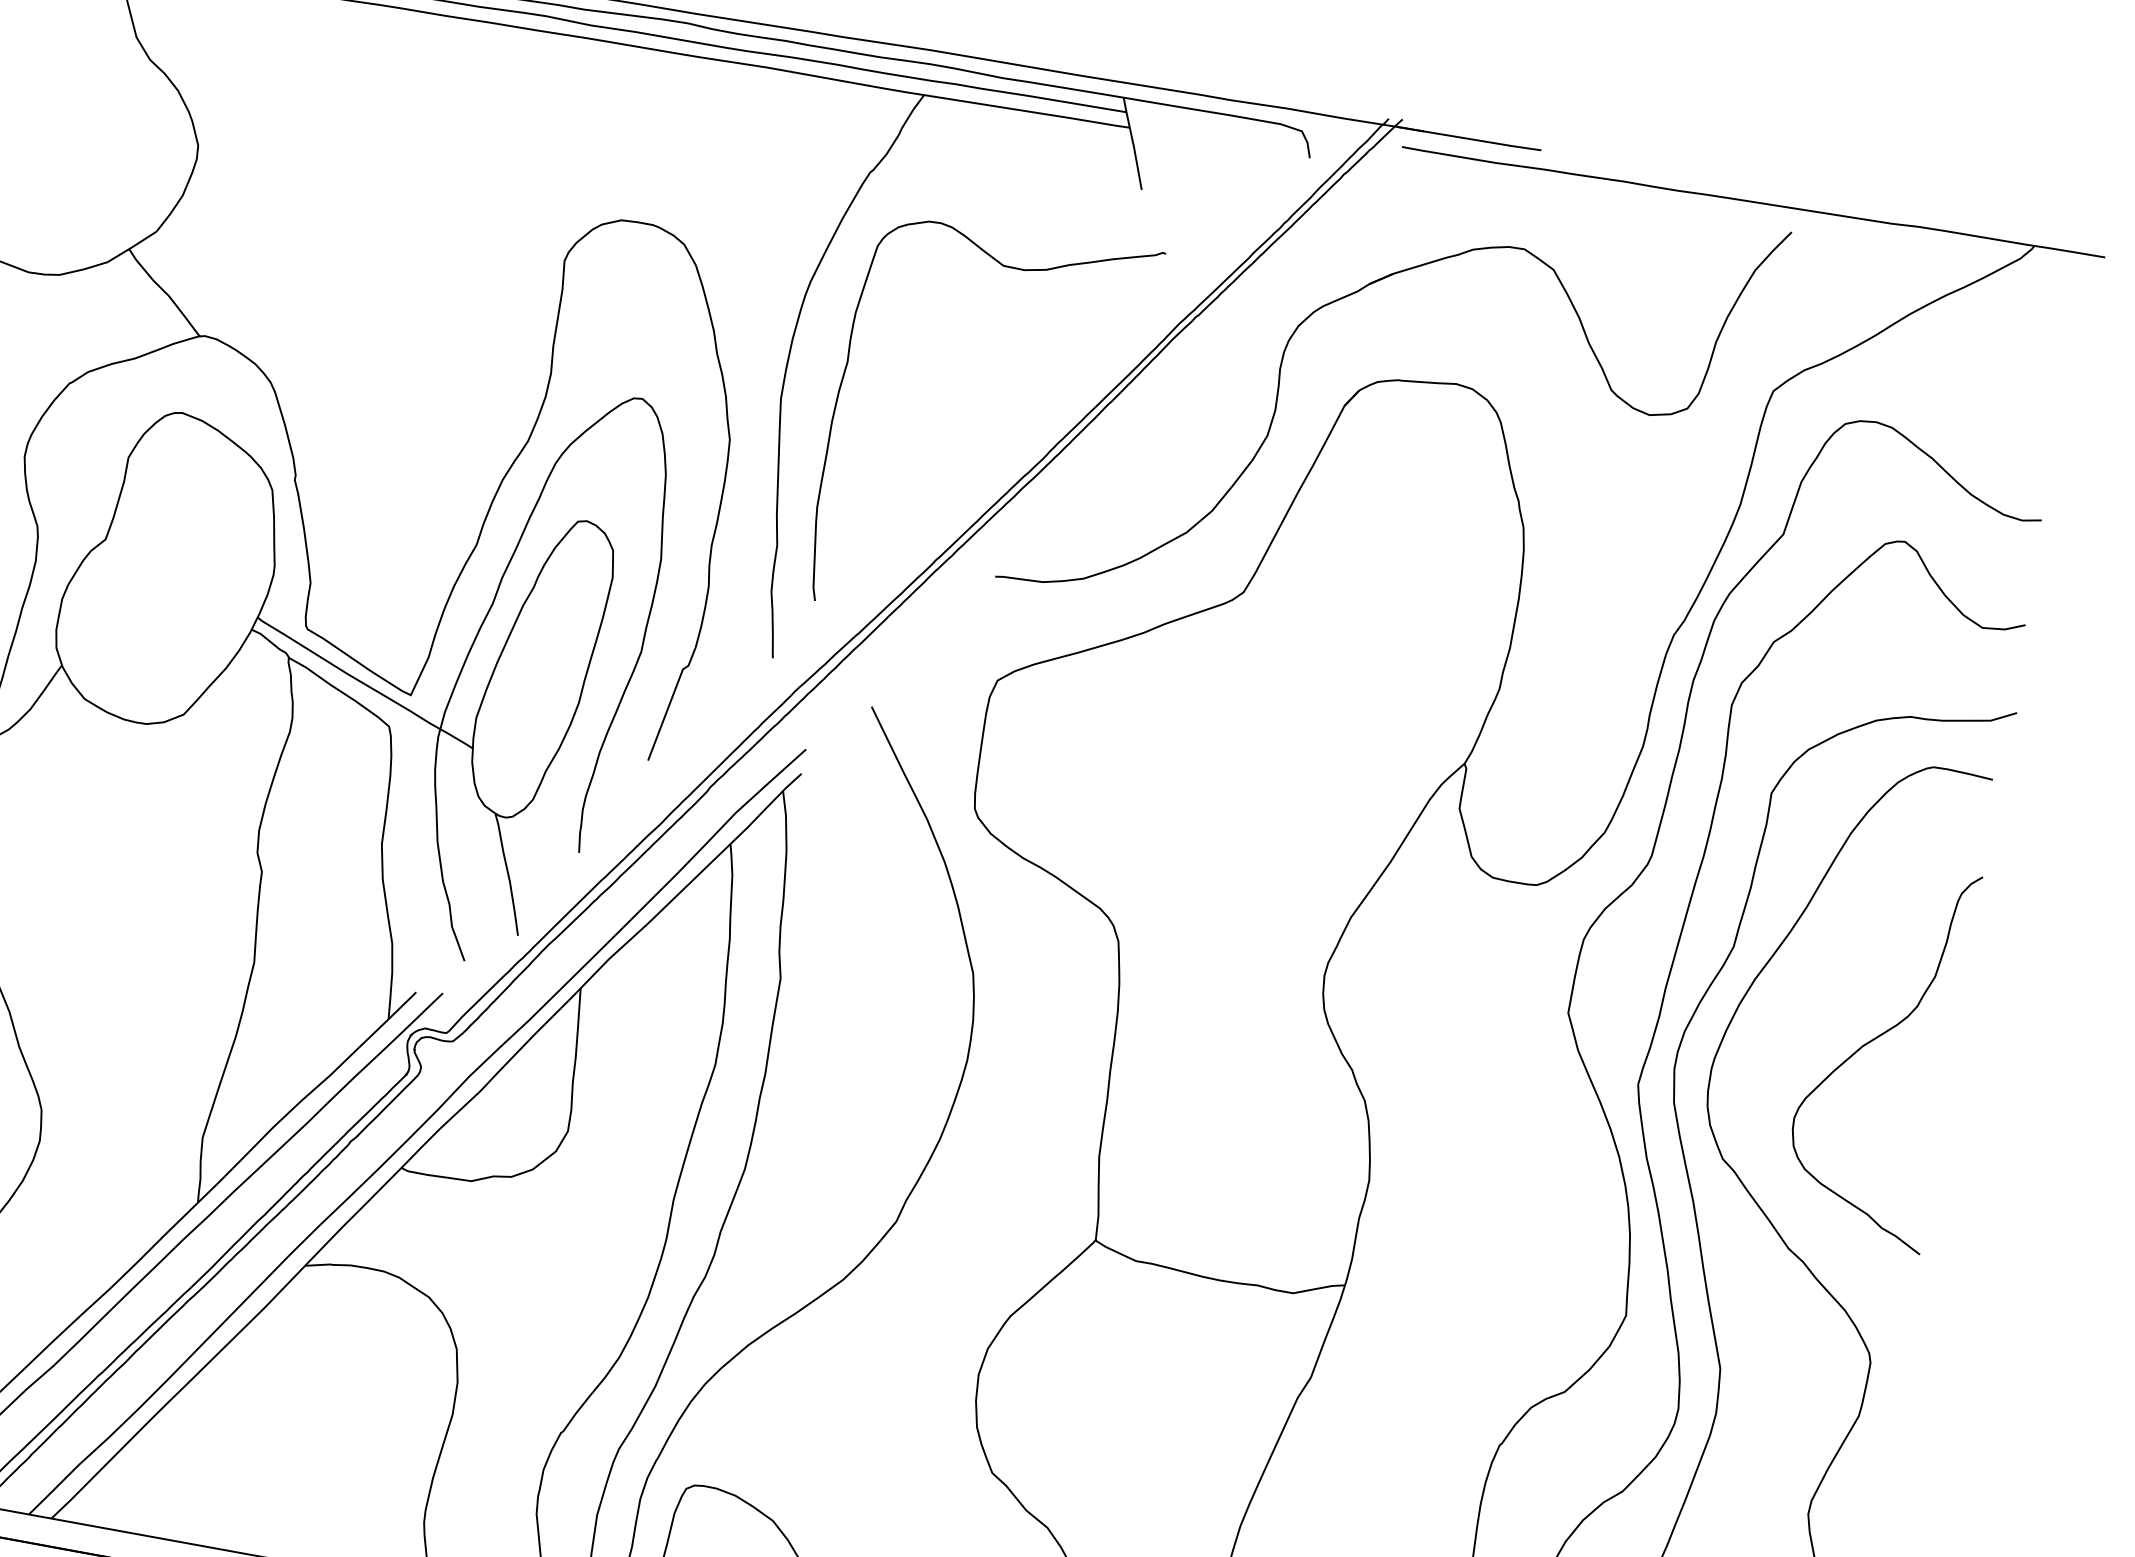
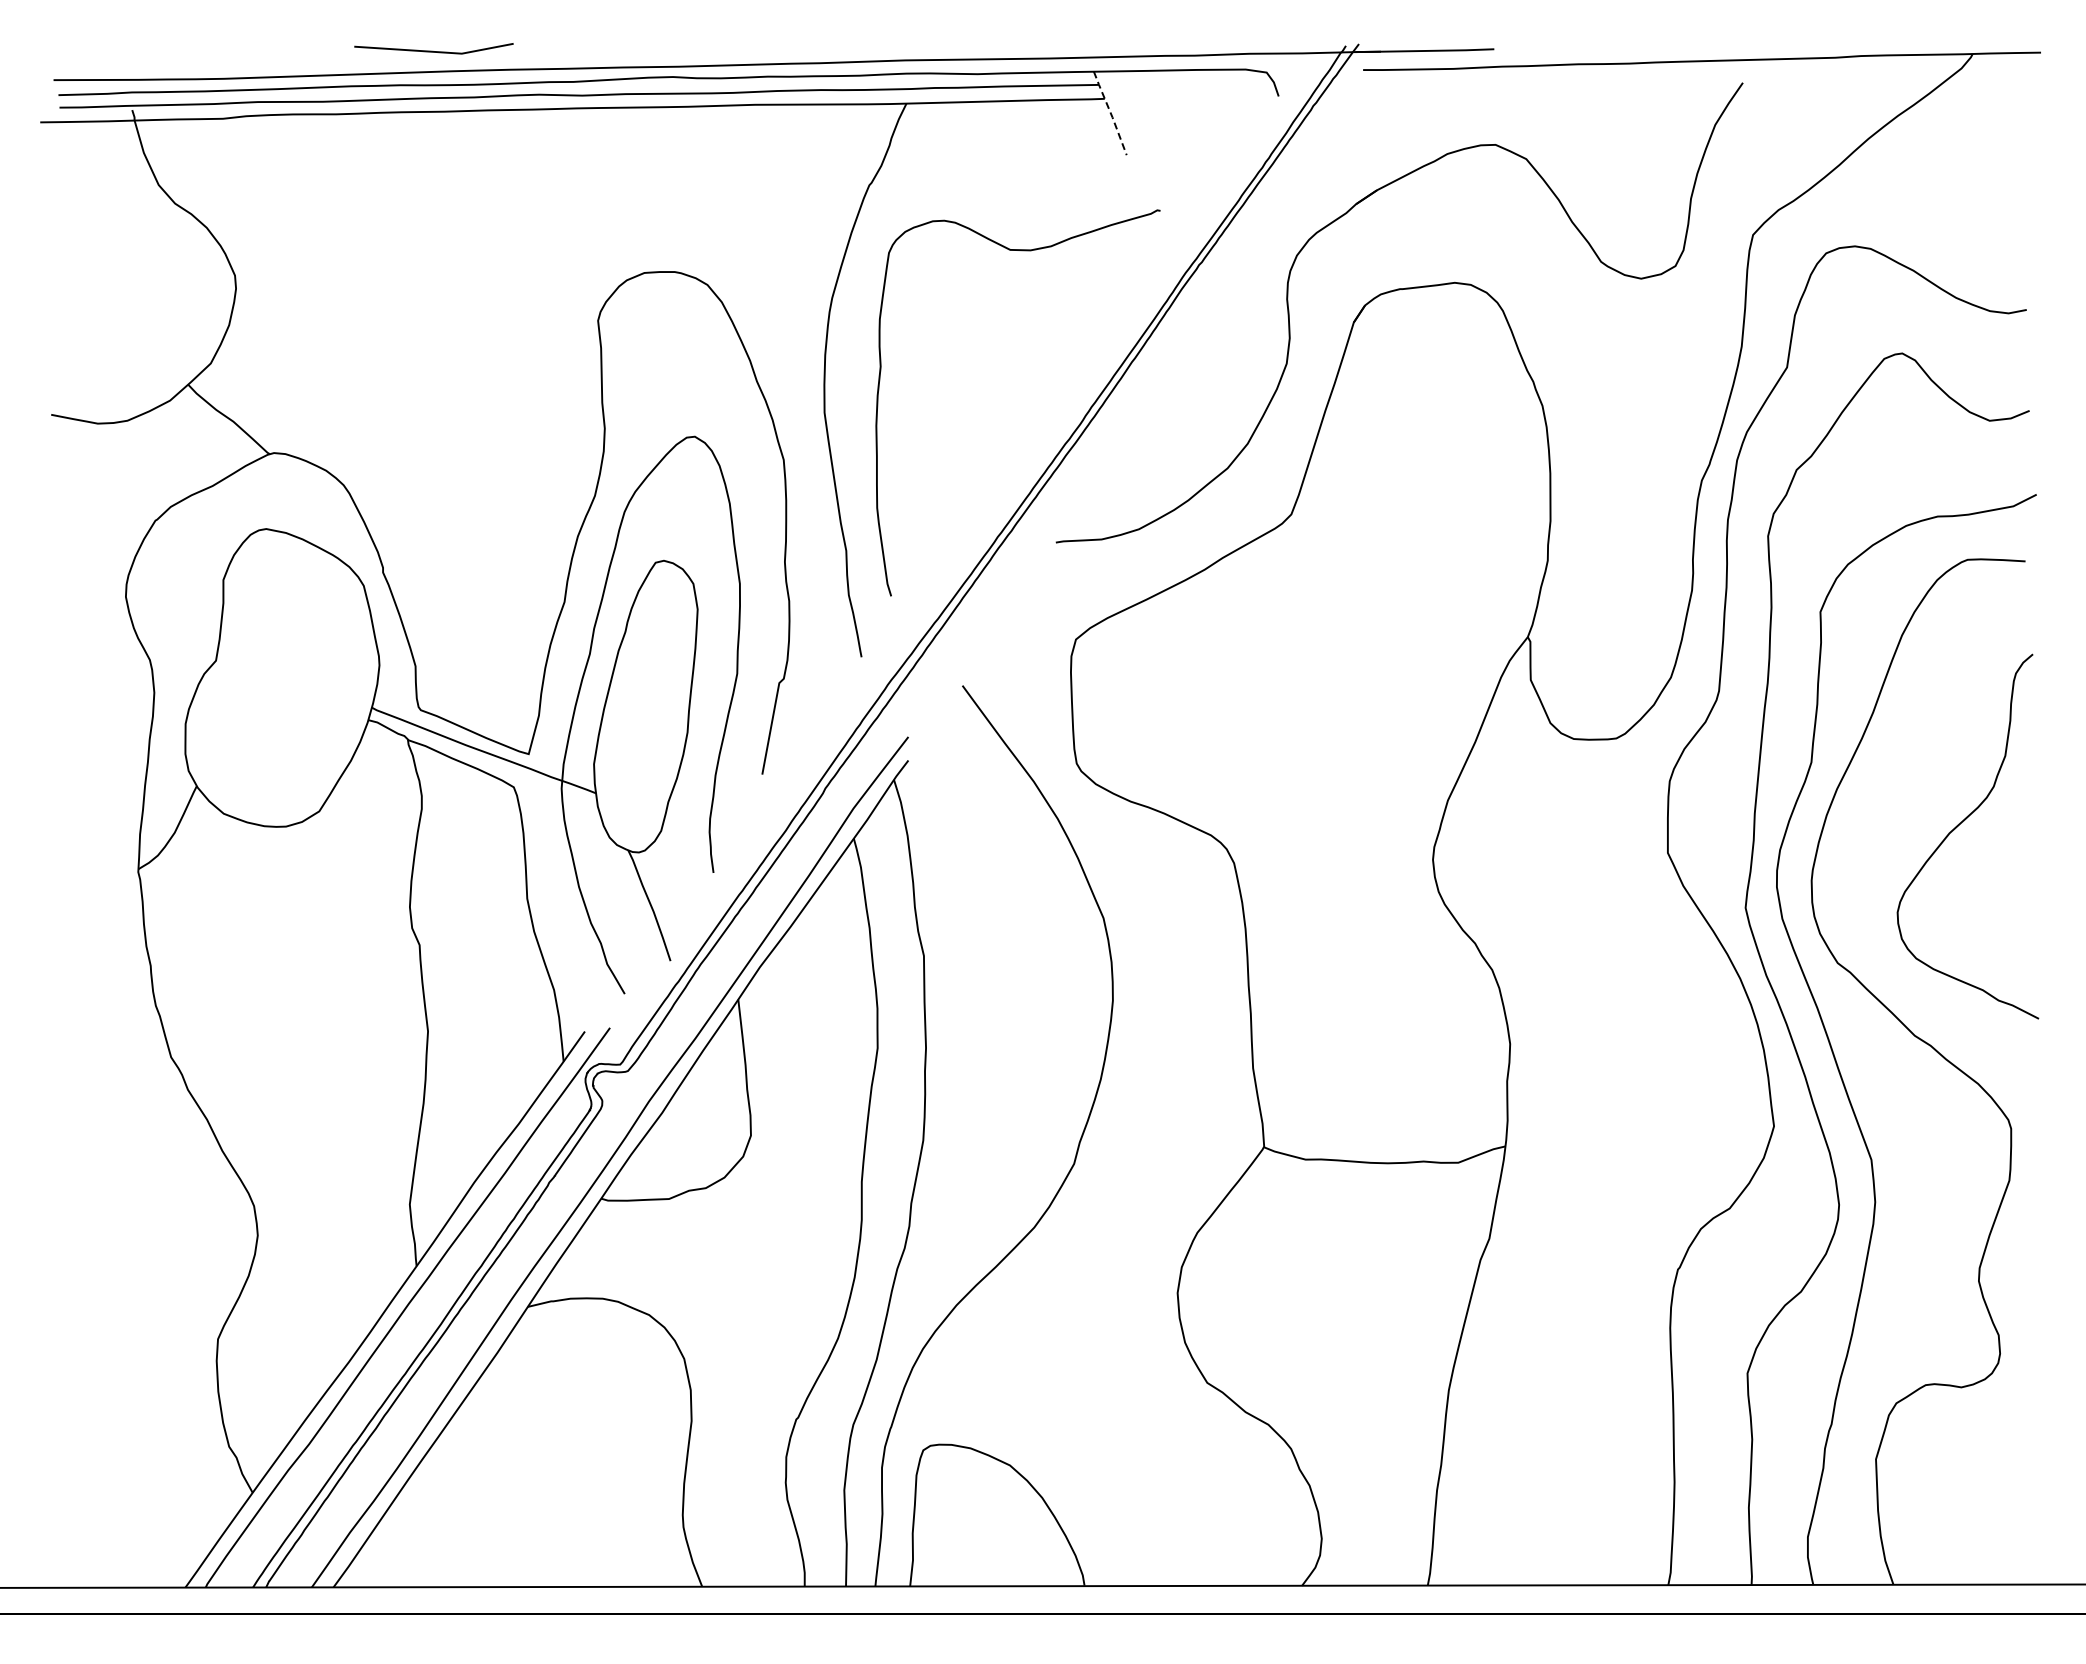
line: (1133, 142) -> (1110, 112), solid -> dashed

